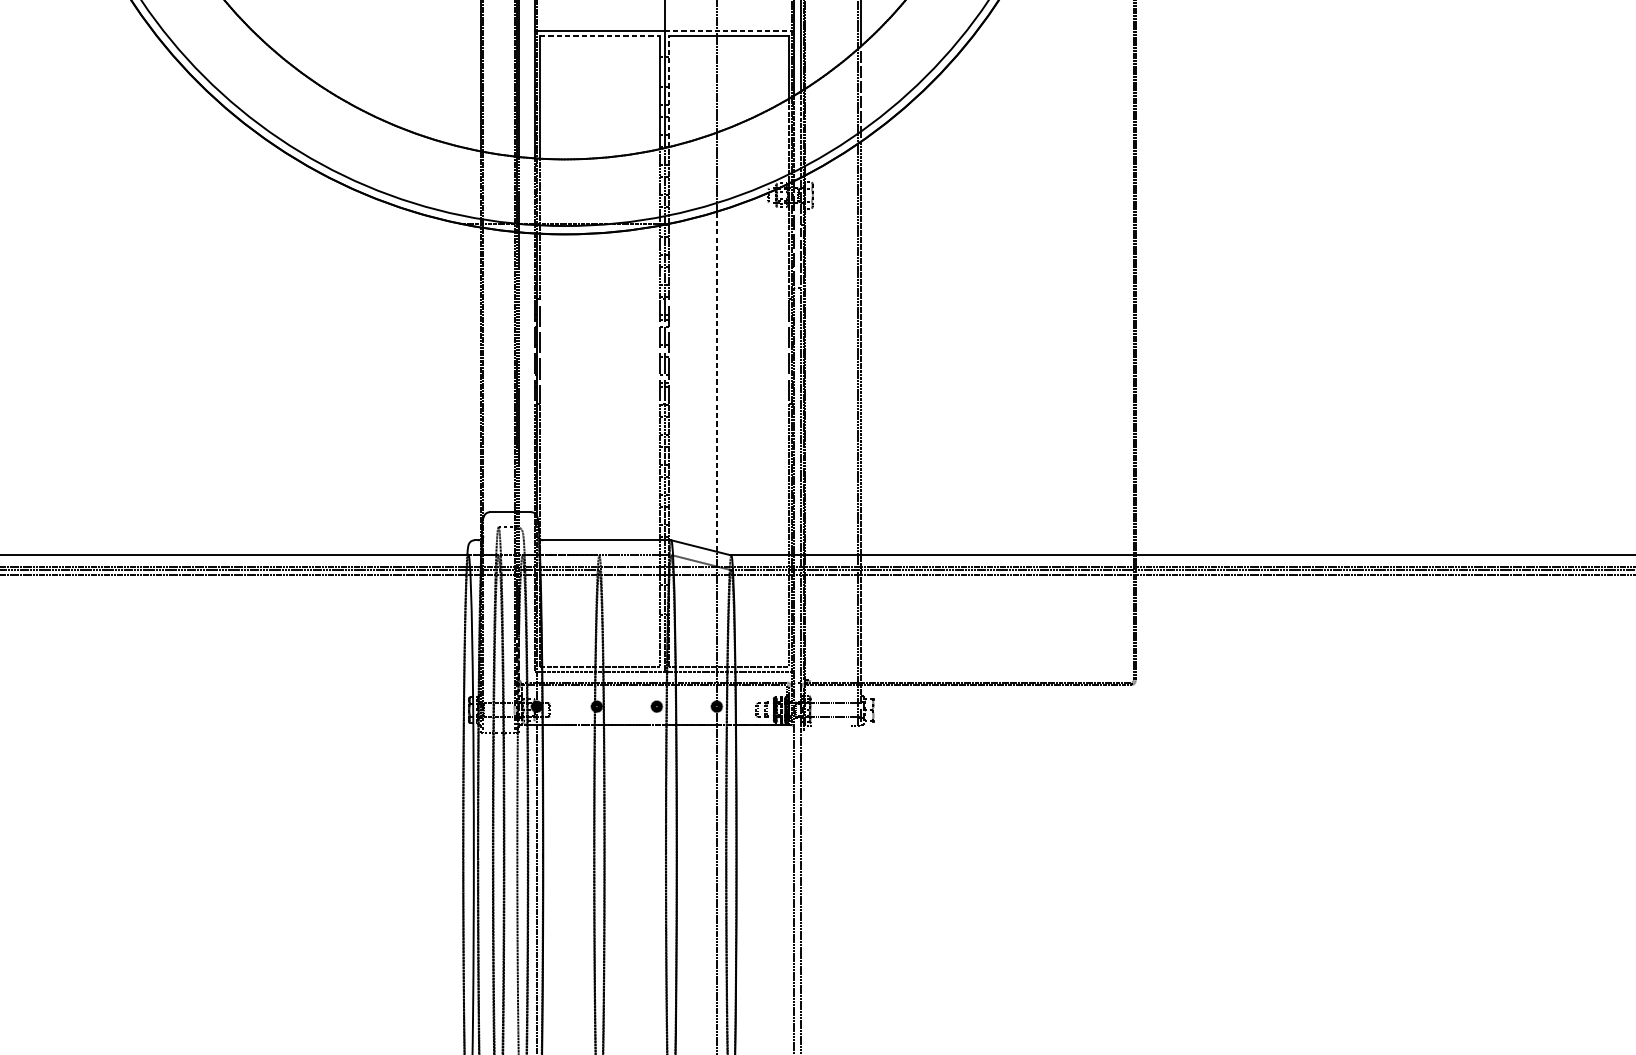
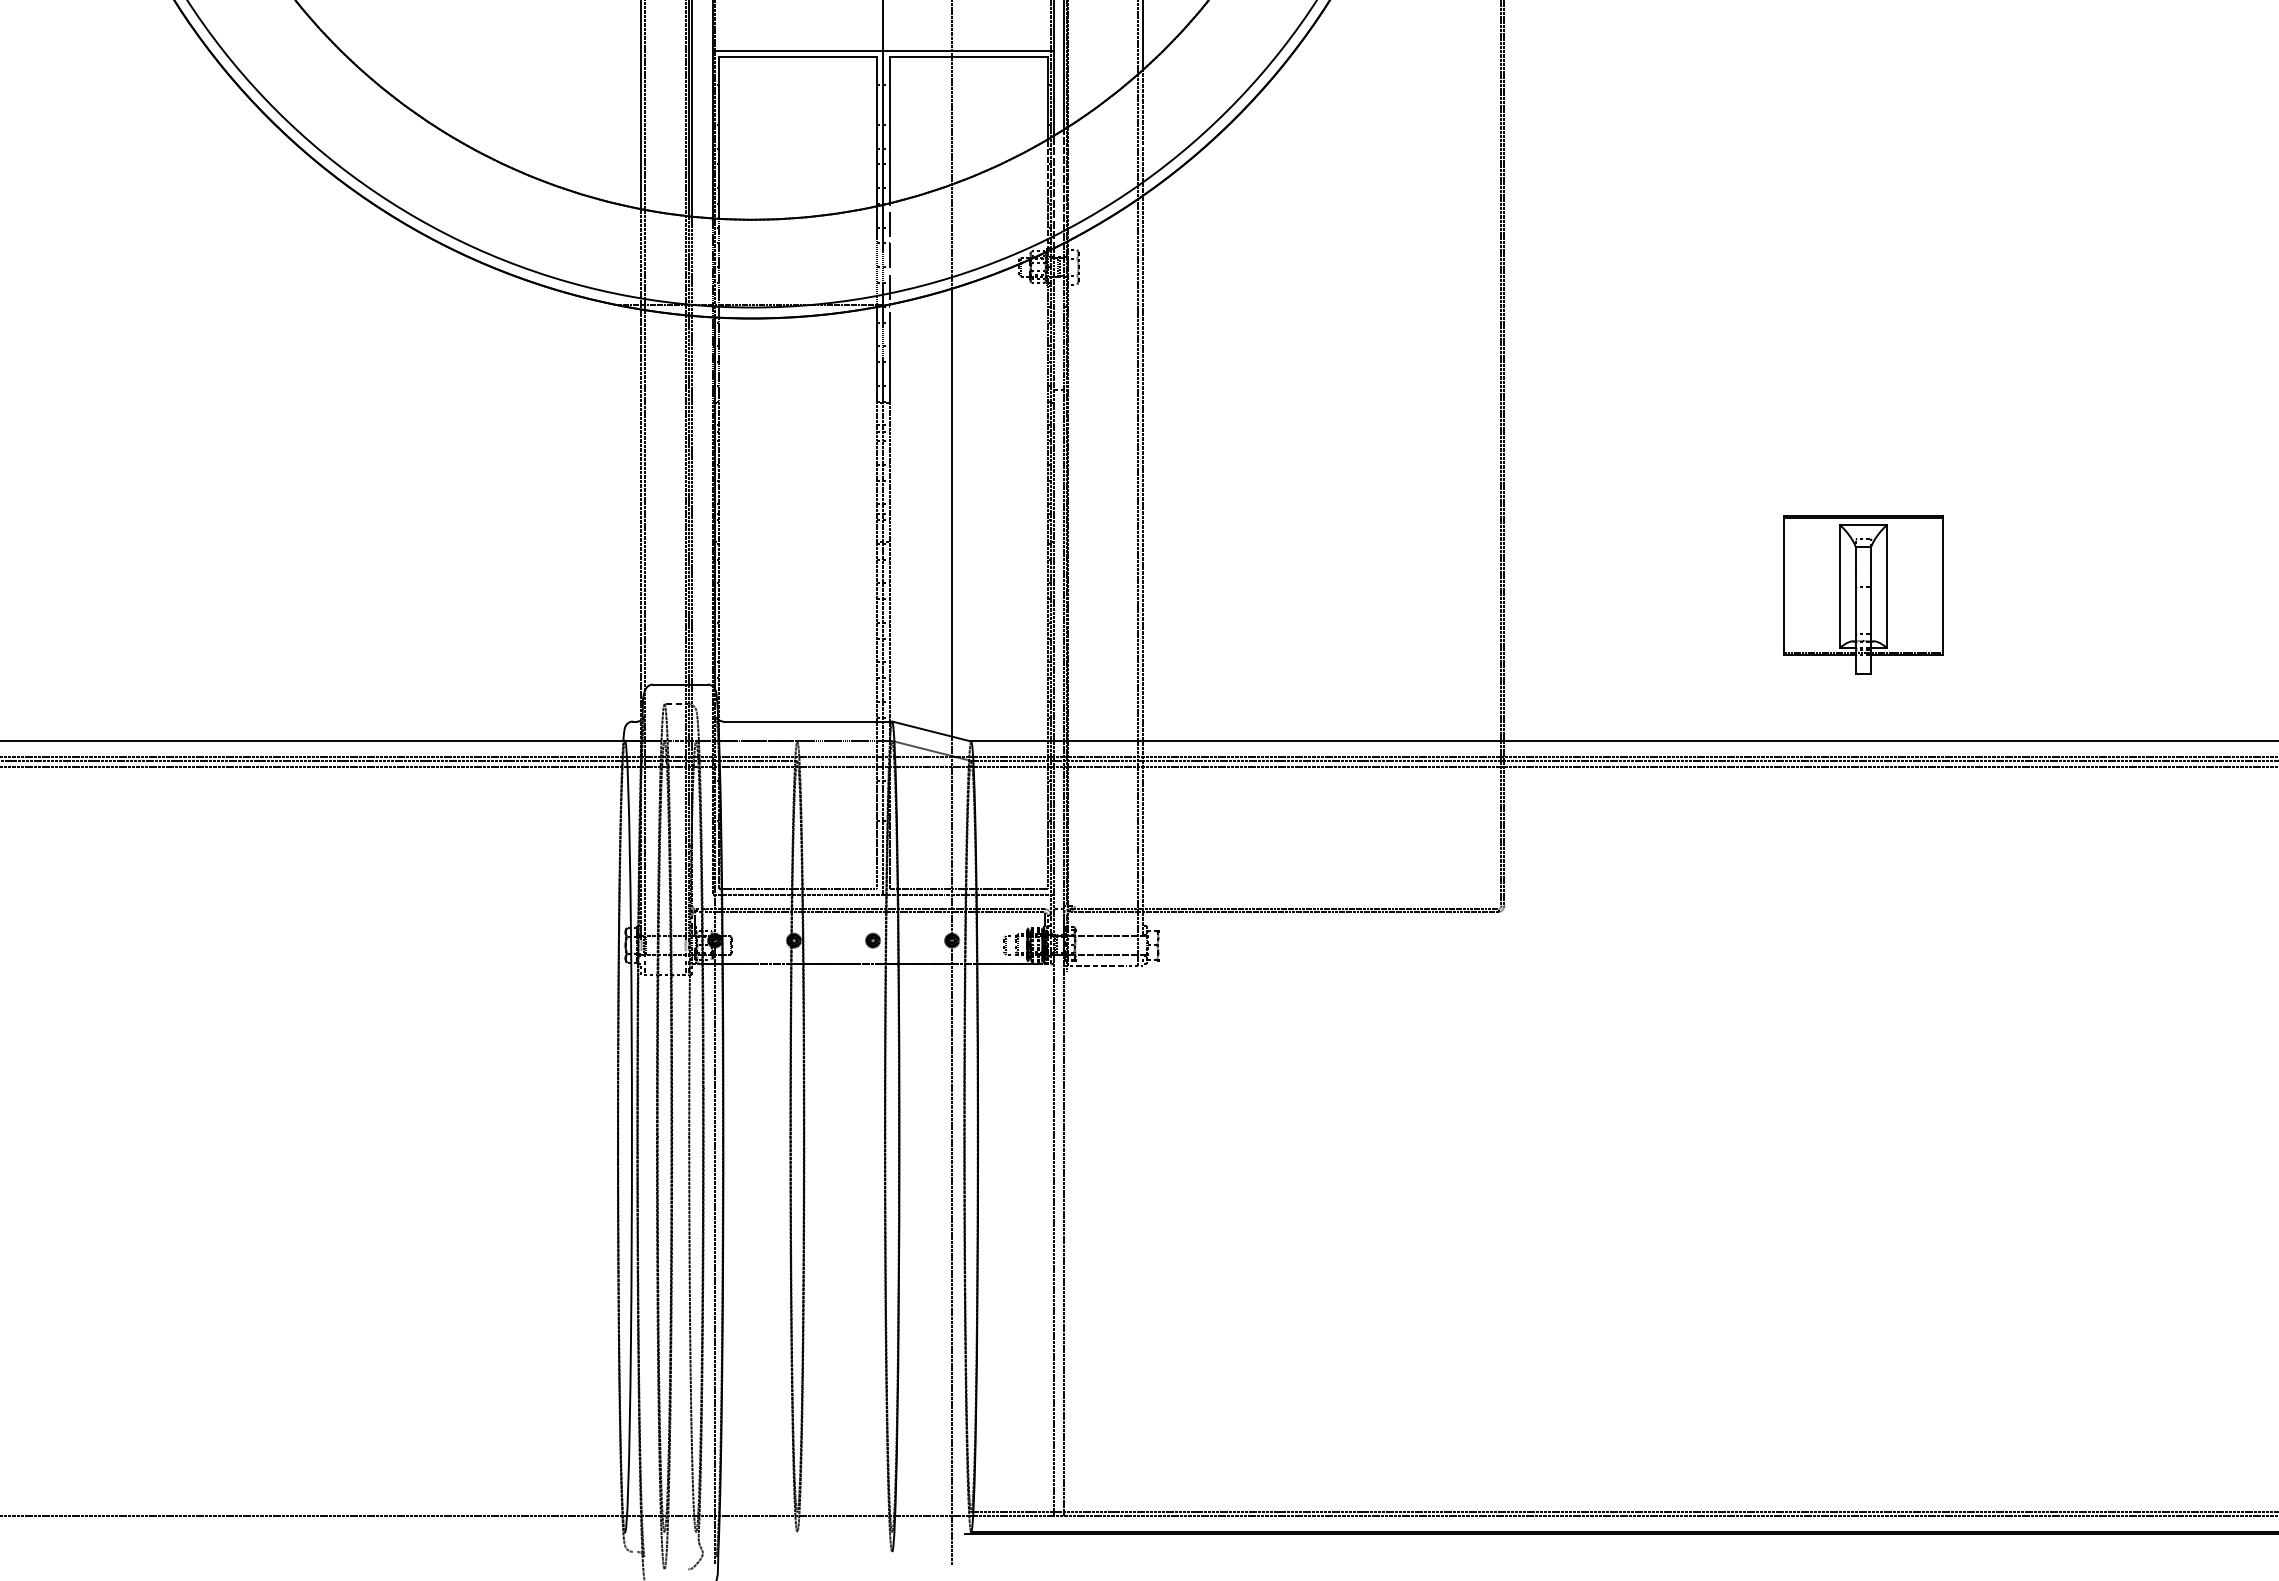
line: (730, 30) -> (969, 50), dashed -> solid
line: (600, 35) -> (798, 56), dashed -> solid
line: (669, 90) -> (889, 129), dashed -> solid
line: (717, 381) -> (952, 512), dashed -> solid
part: (1408, 443) -> (1863, 594), added
line: (831, 725) -> (1102, 965), added

